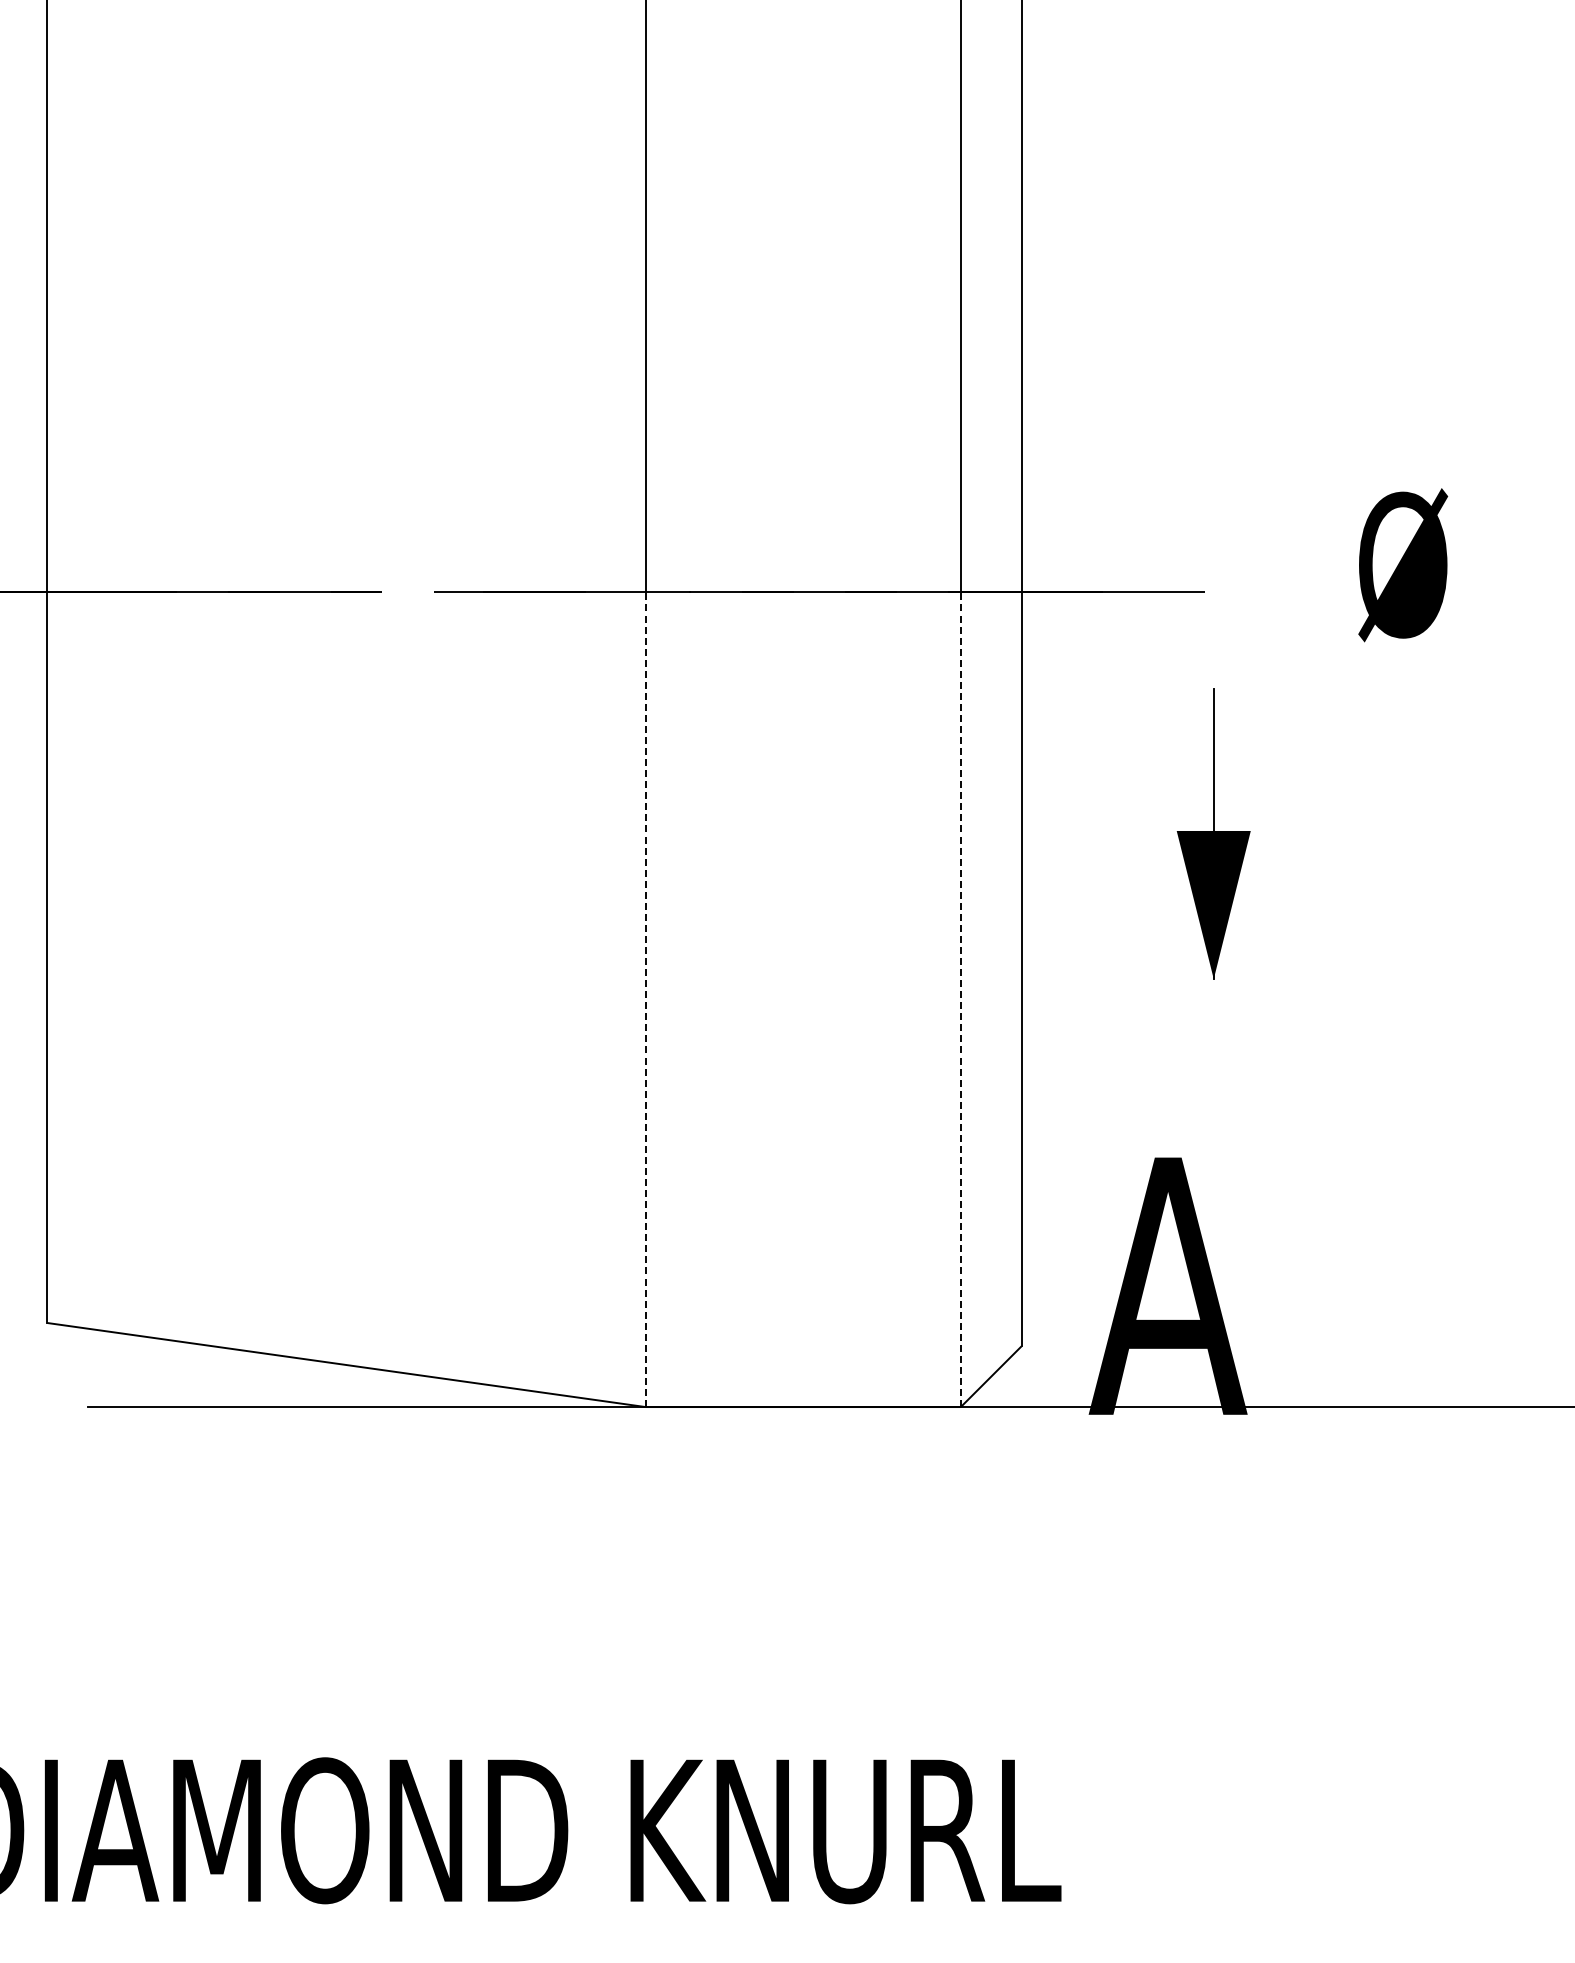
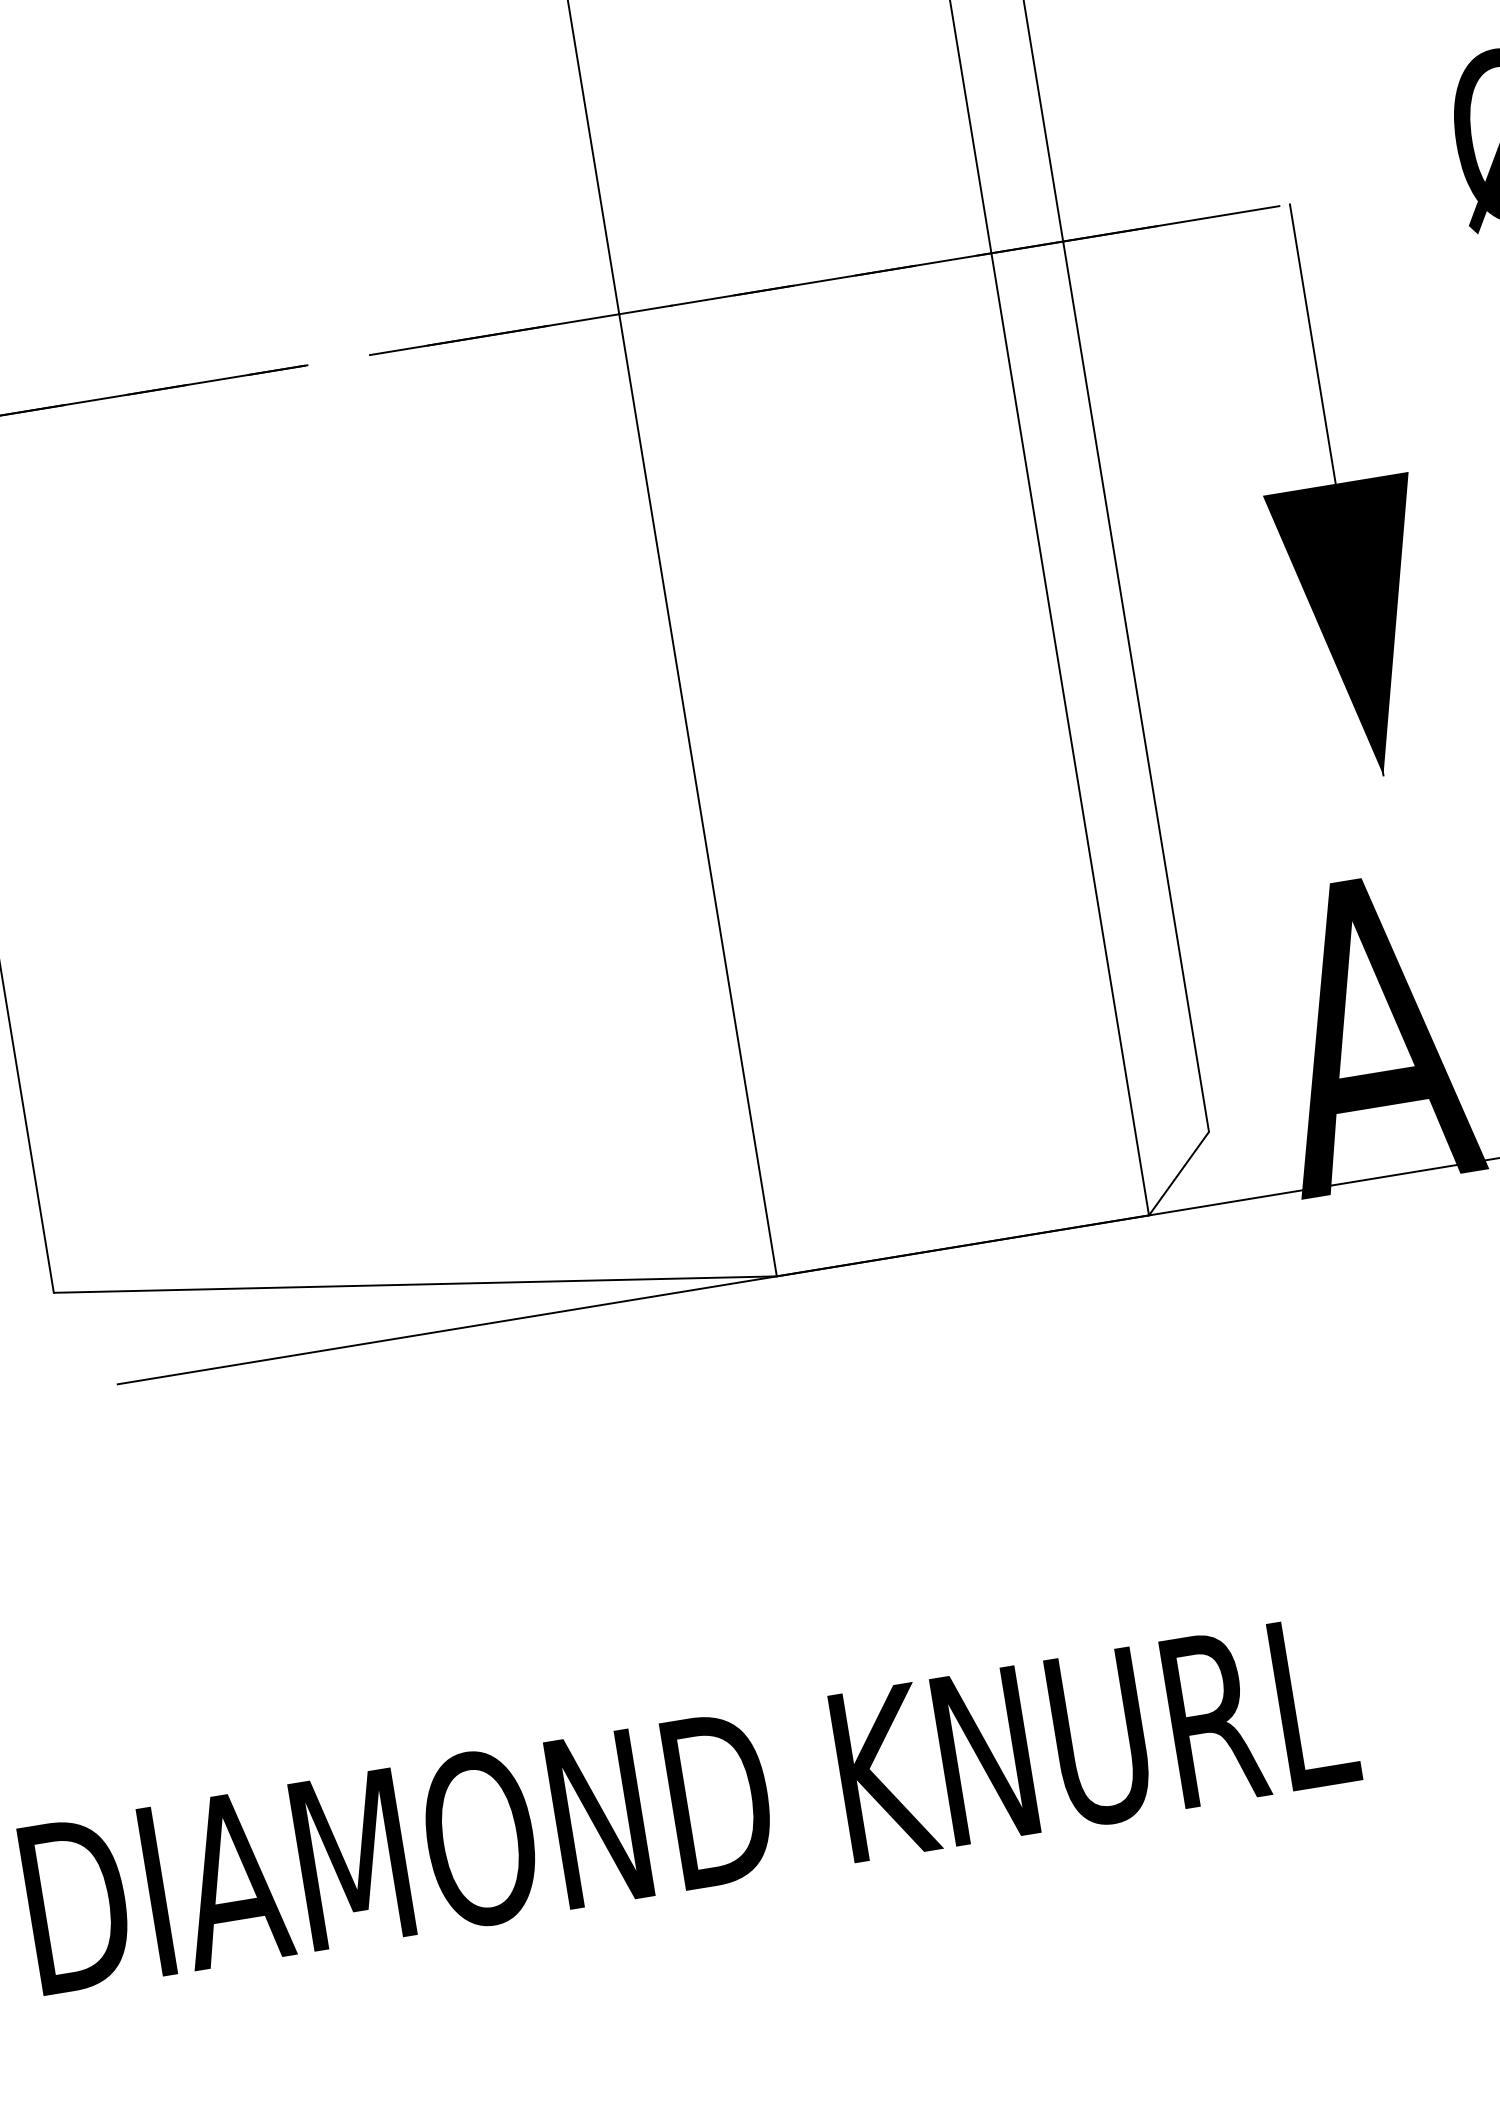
part: (1213, 833) -> (1336, 489), size x1.67
line: (645, 999) -> (697, 795), dashed -> solid
line: (960, 999) -> (1069, 734), dashed -> solid

